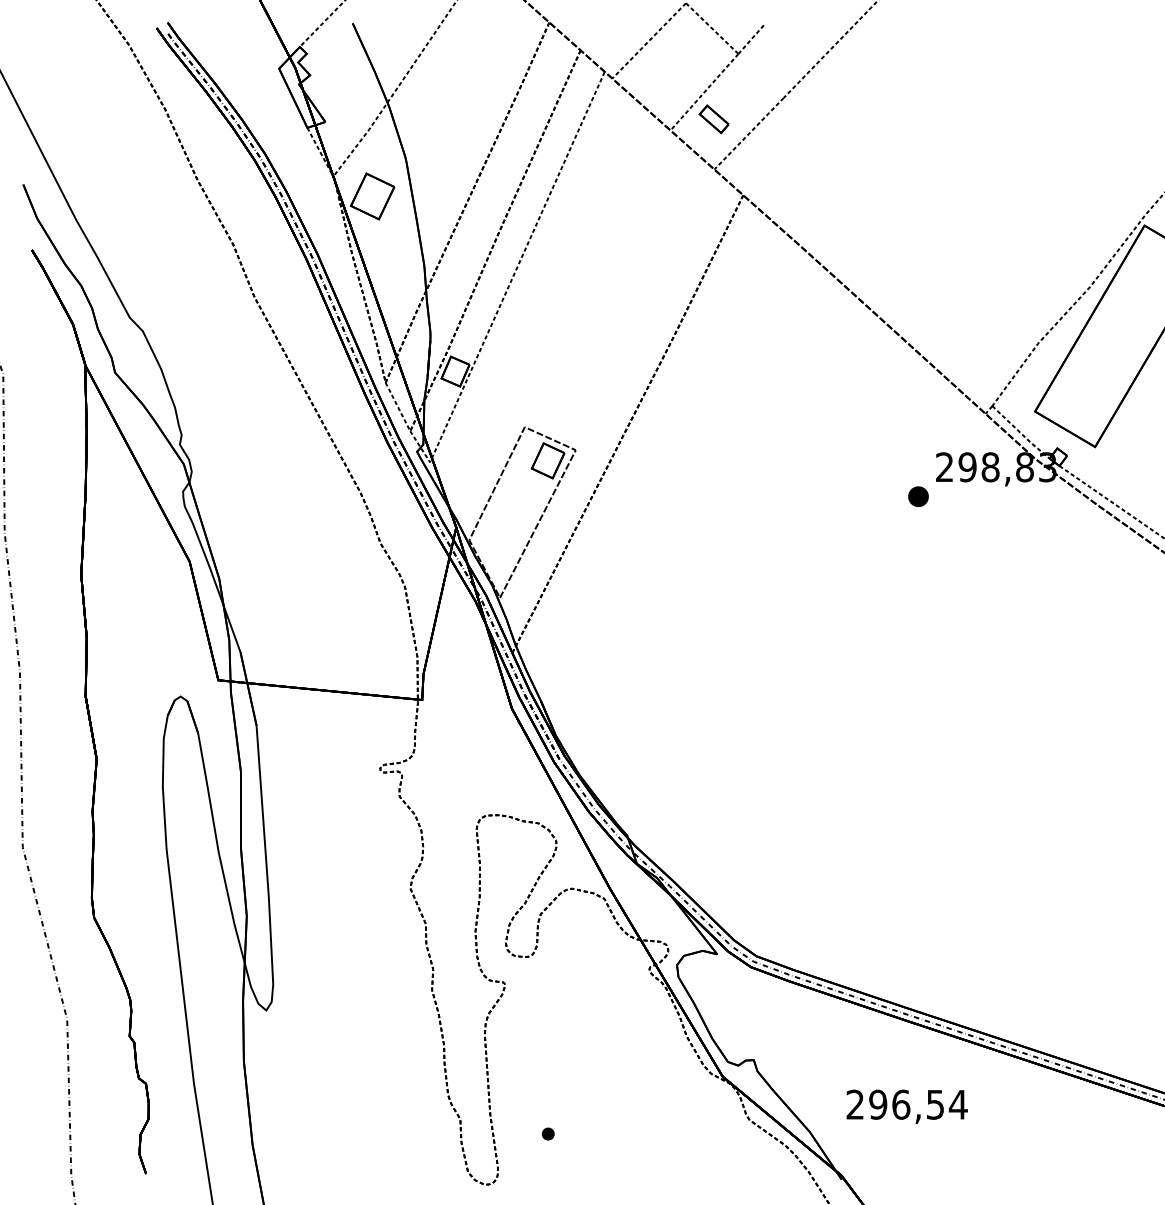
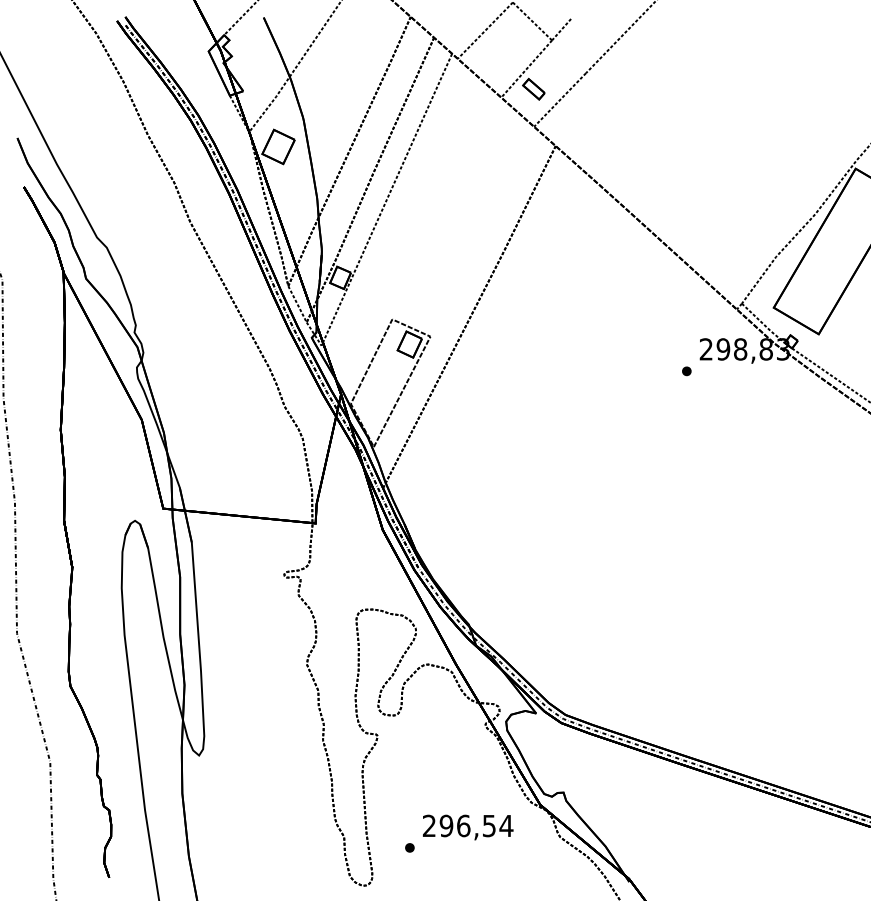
part: (918, 496) -> (686, 371), size x0.62
text: (906, 1106) -> (467, 827), moved

